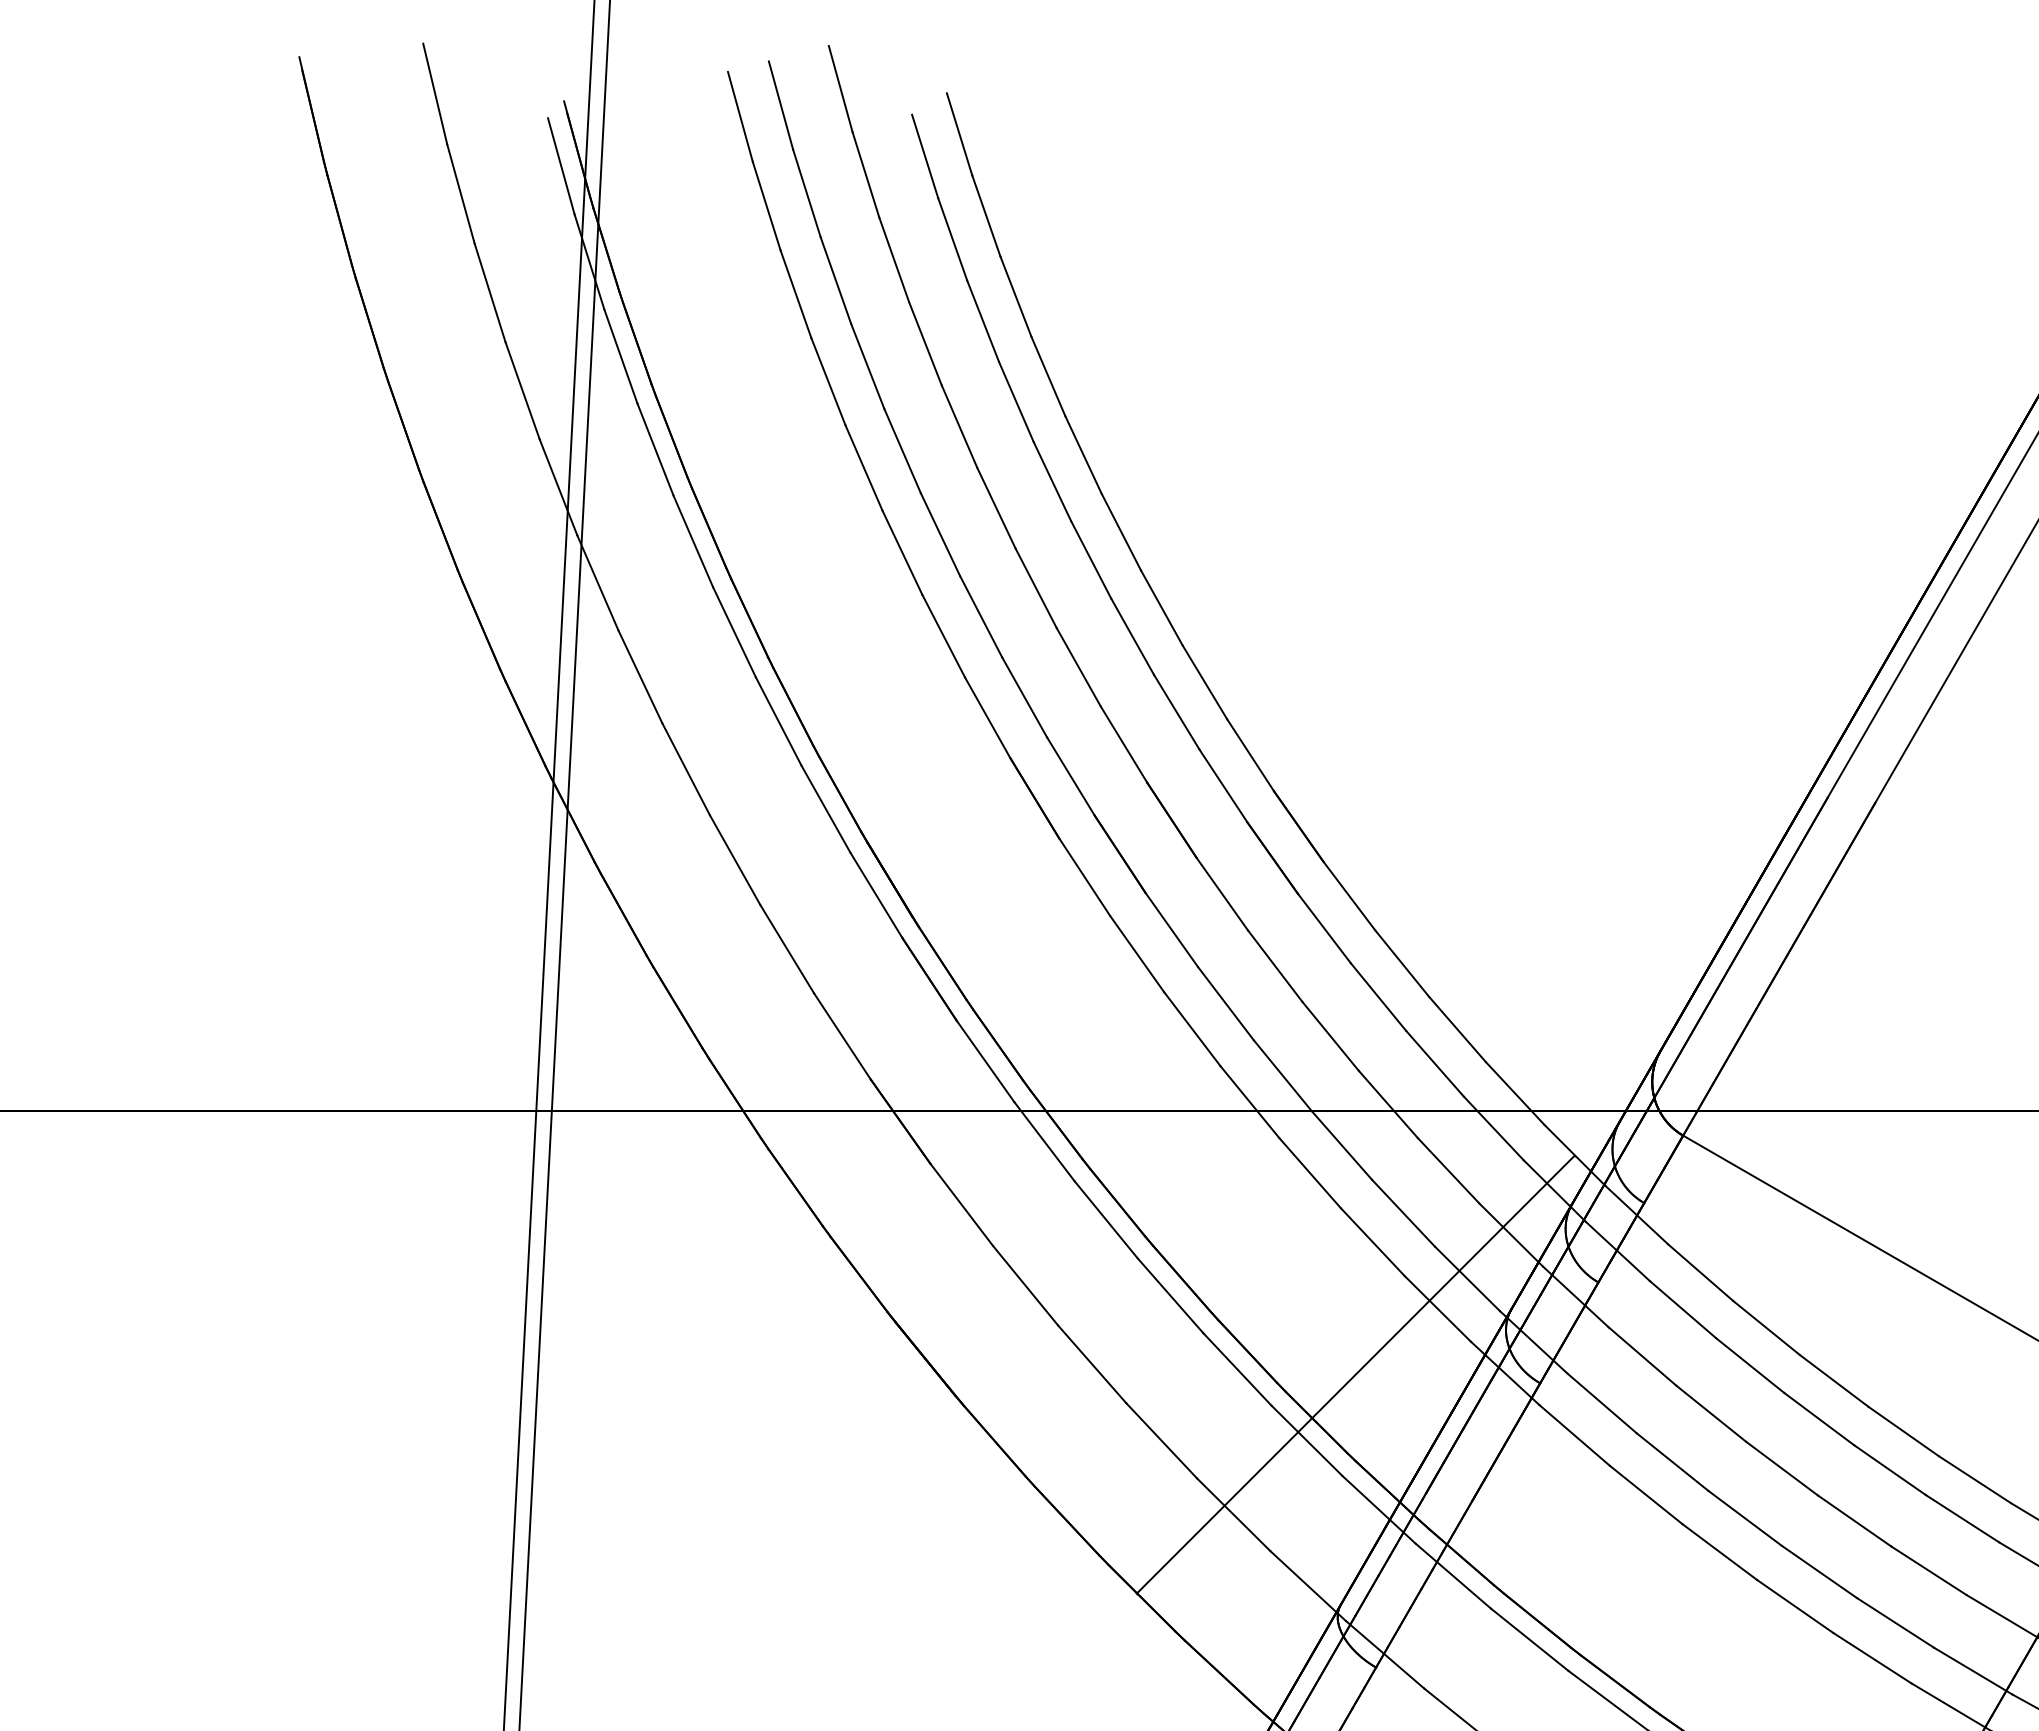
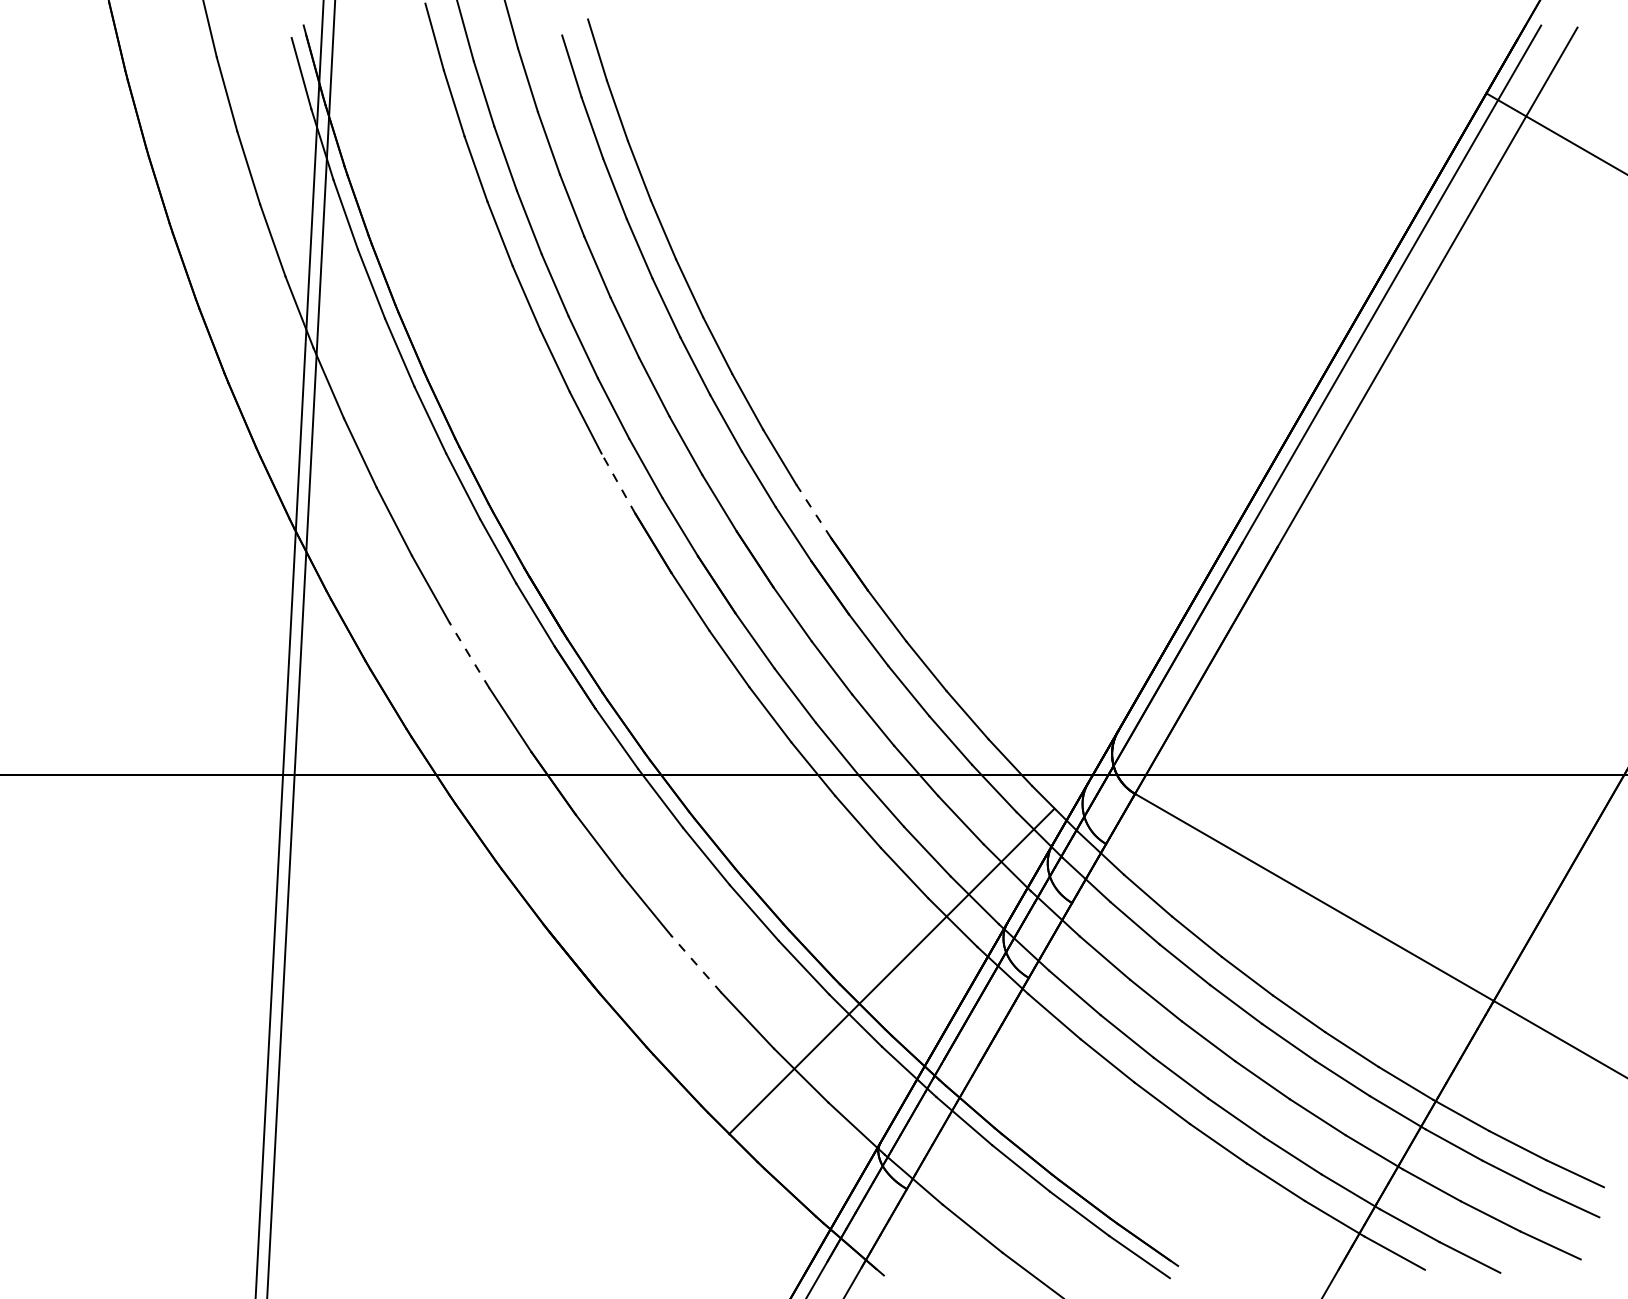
line: (987, 717) -> (618, 483), solid -> dashed
line: (1250, 755) -> (813, 511), solid -> dashed
line: (787, 949) -> (469, 655), solid -> dashed
line: (1091, 1363) -> (695, 963), solid -> dashed

